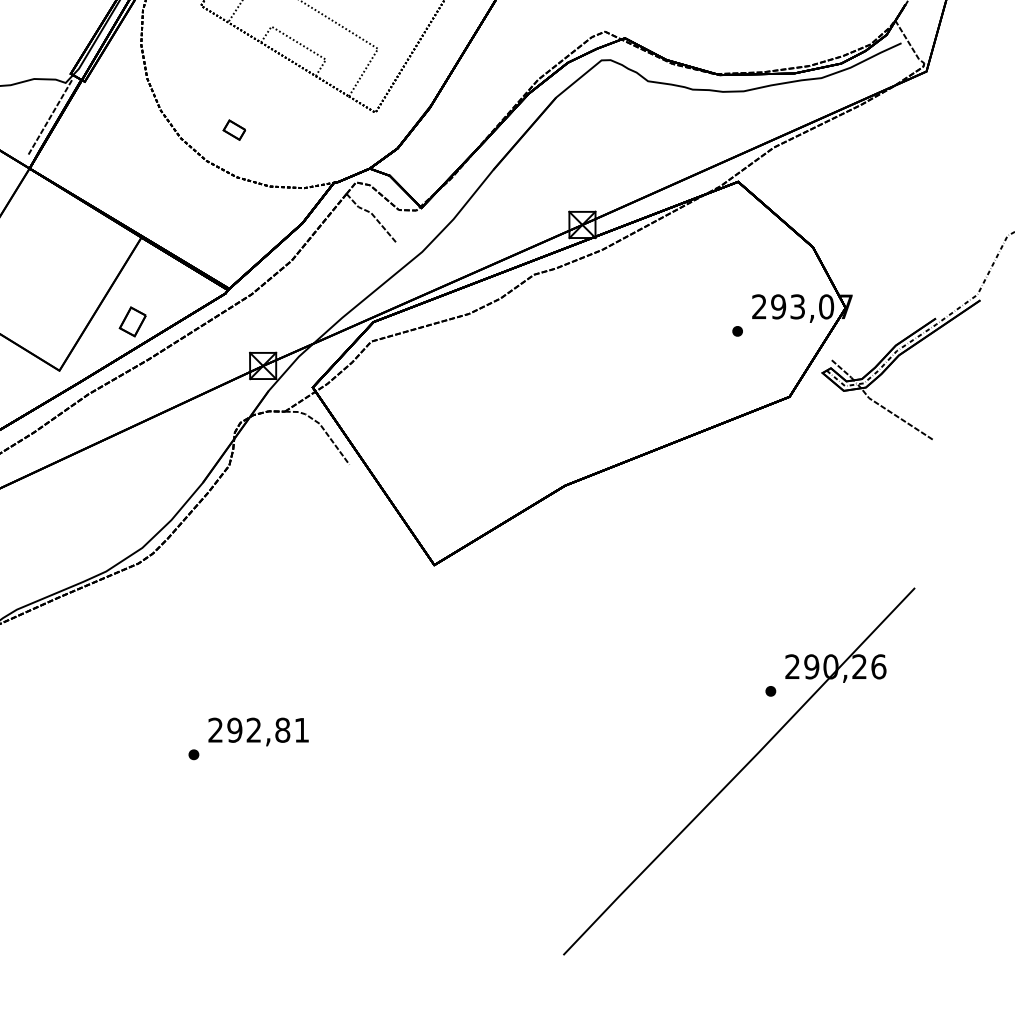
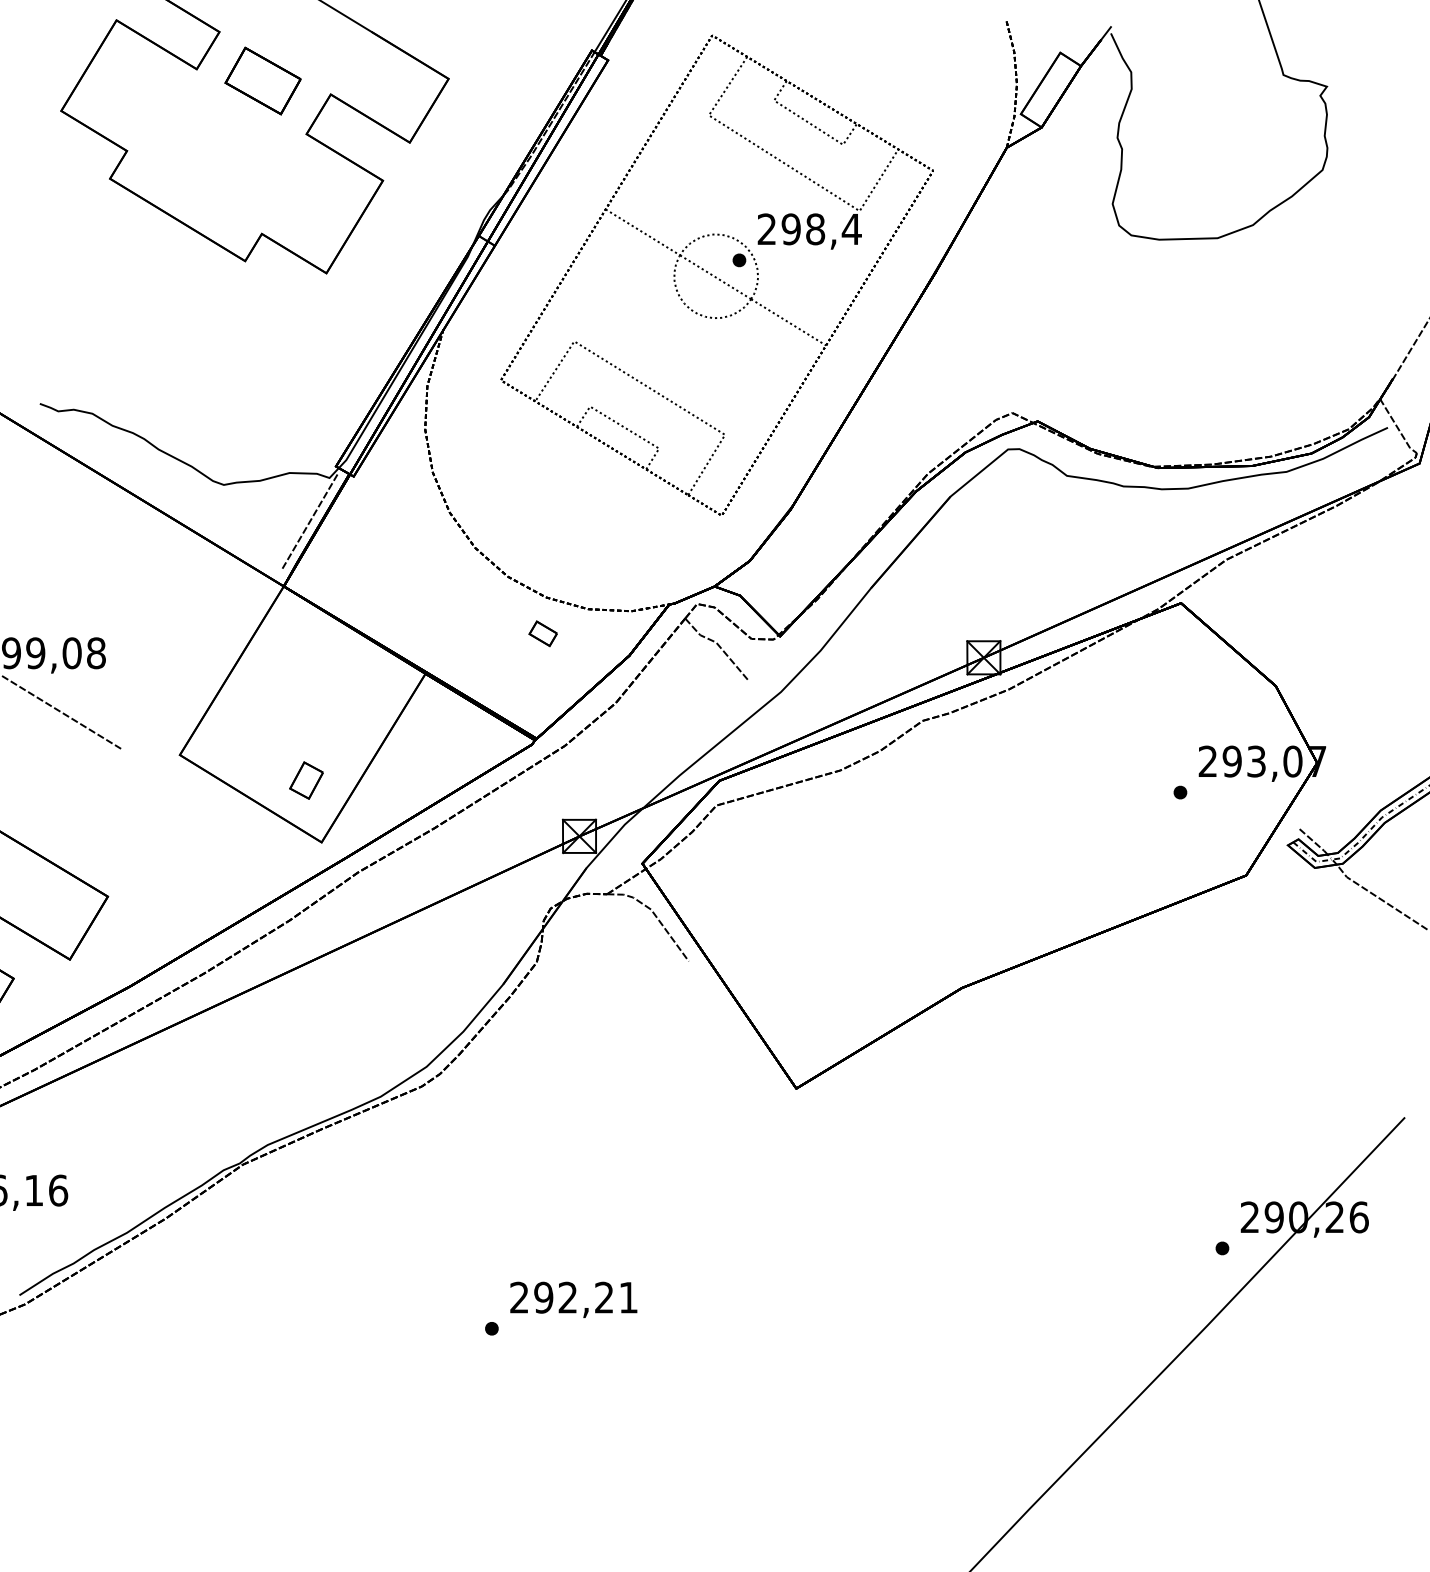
part: (233, 129) -> (542, 633), moved
part: (132, 321) -> (306, 780), moved
text: (282, 730) -> (604, 1297), 292,81 -> 292,21

